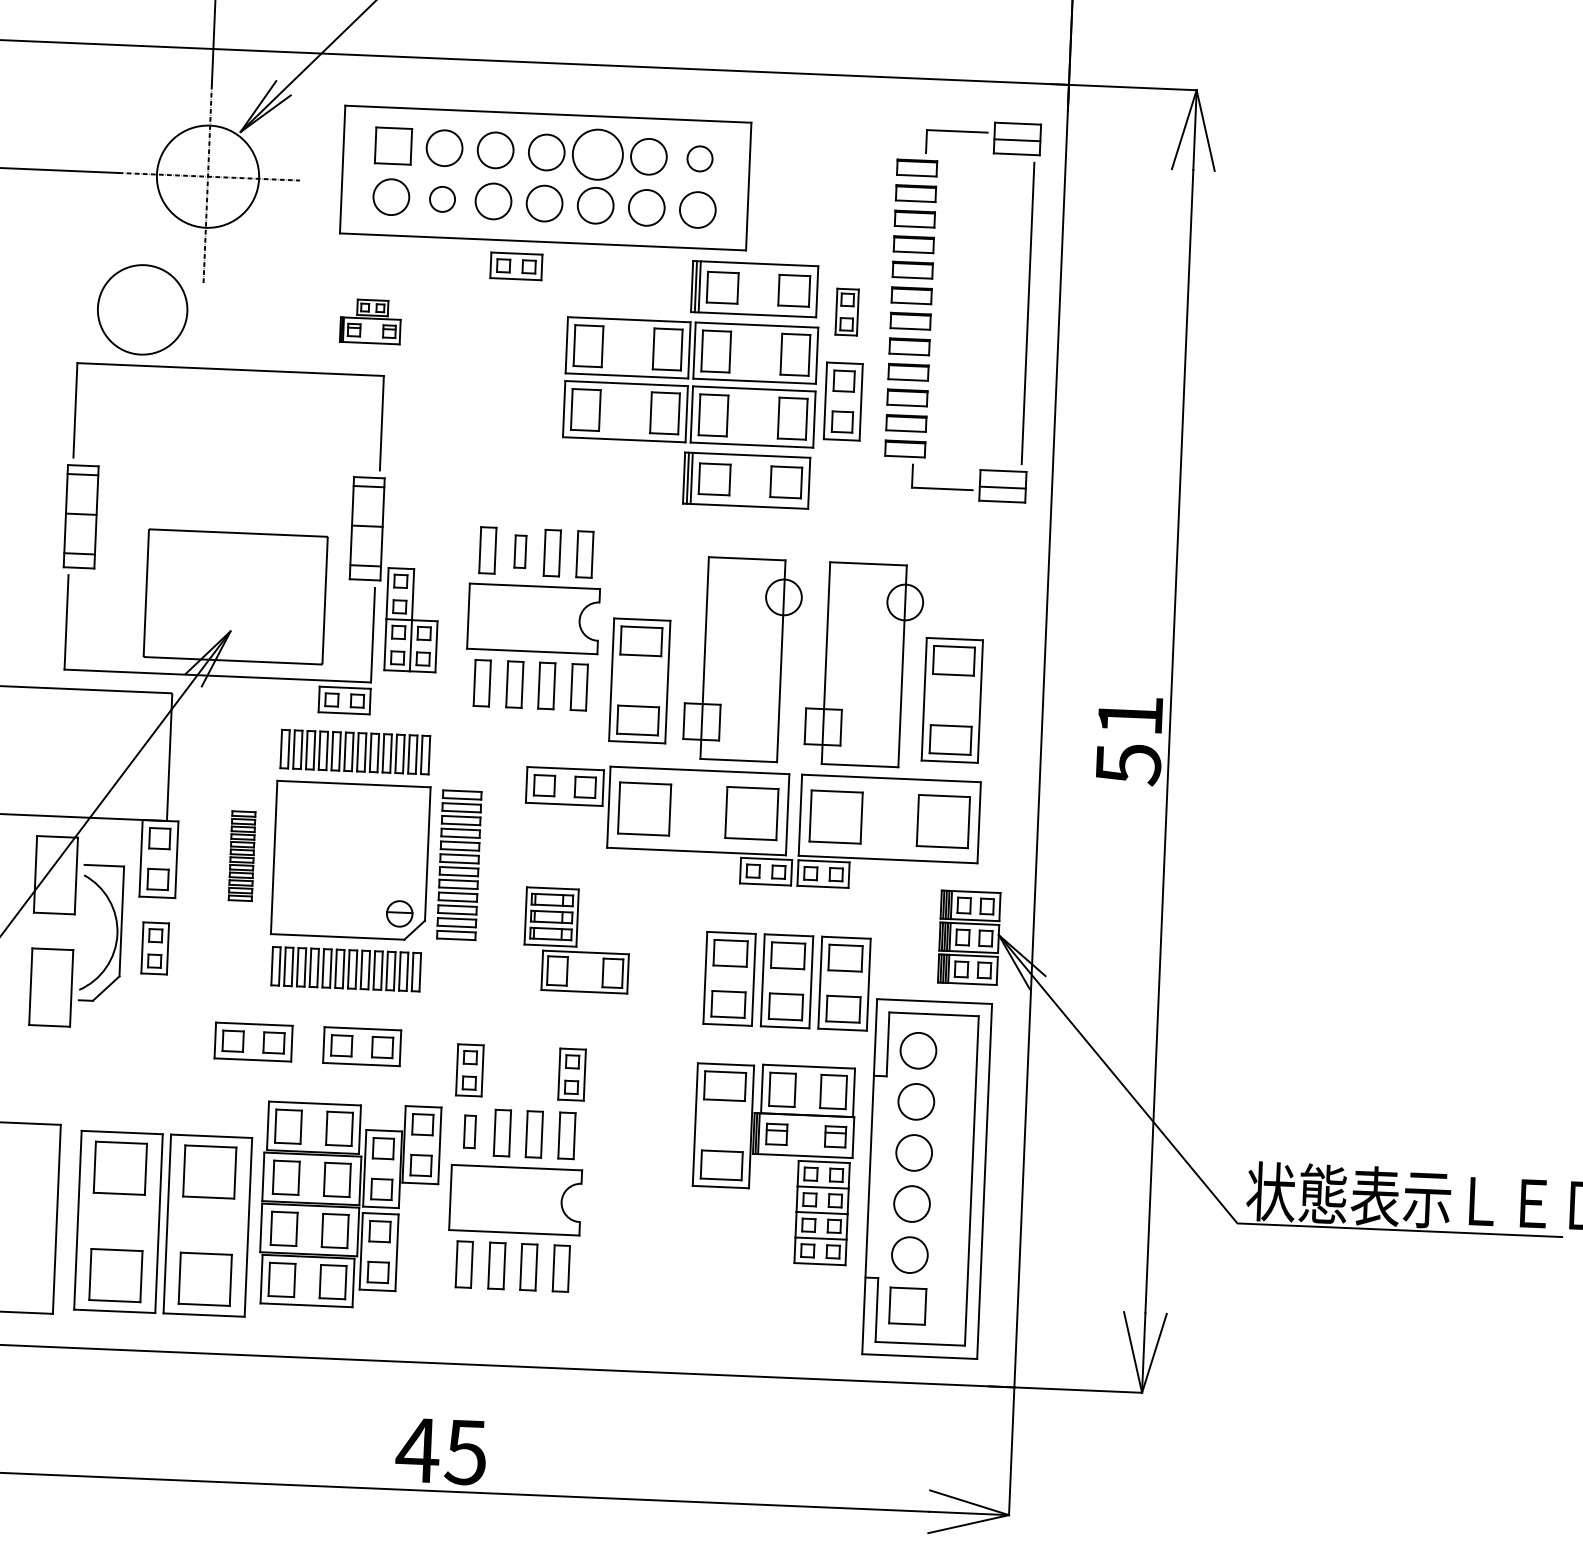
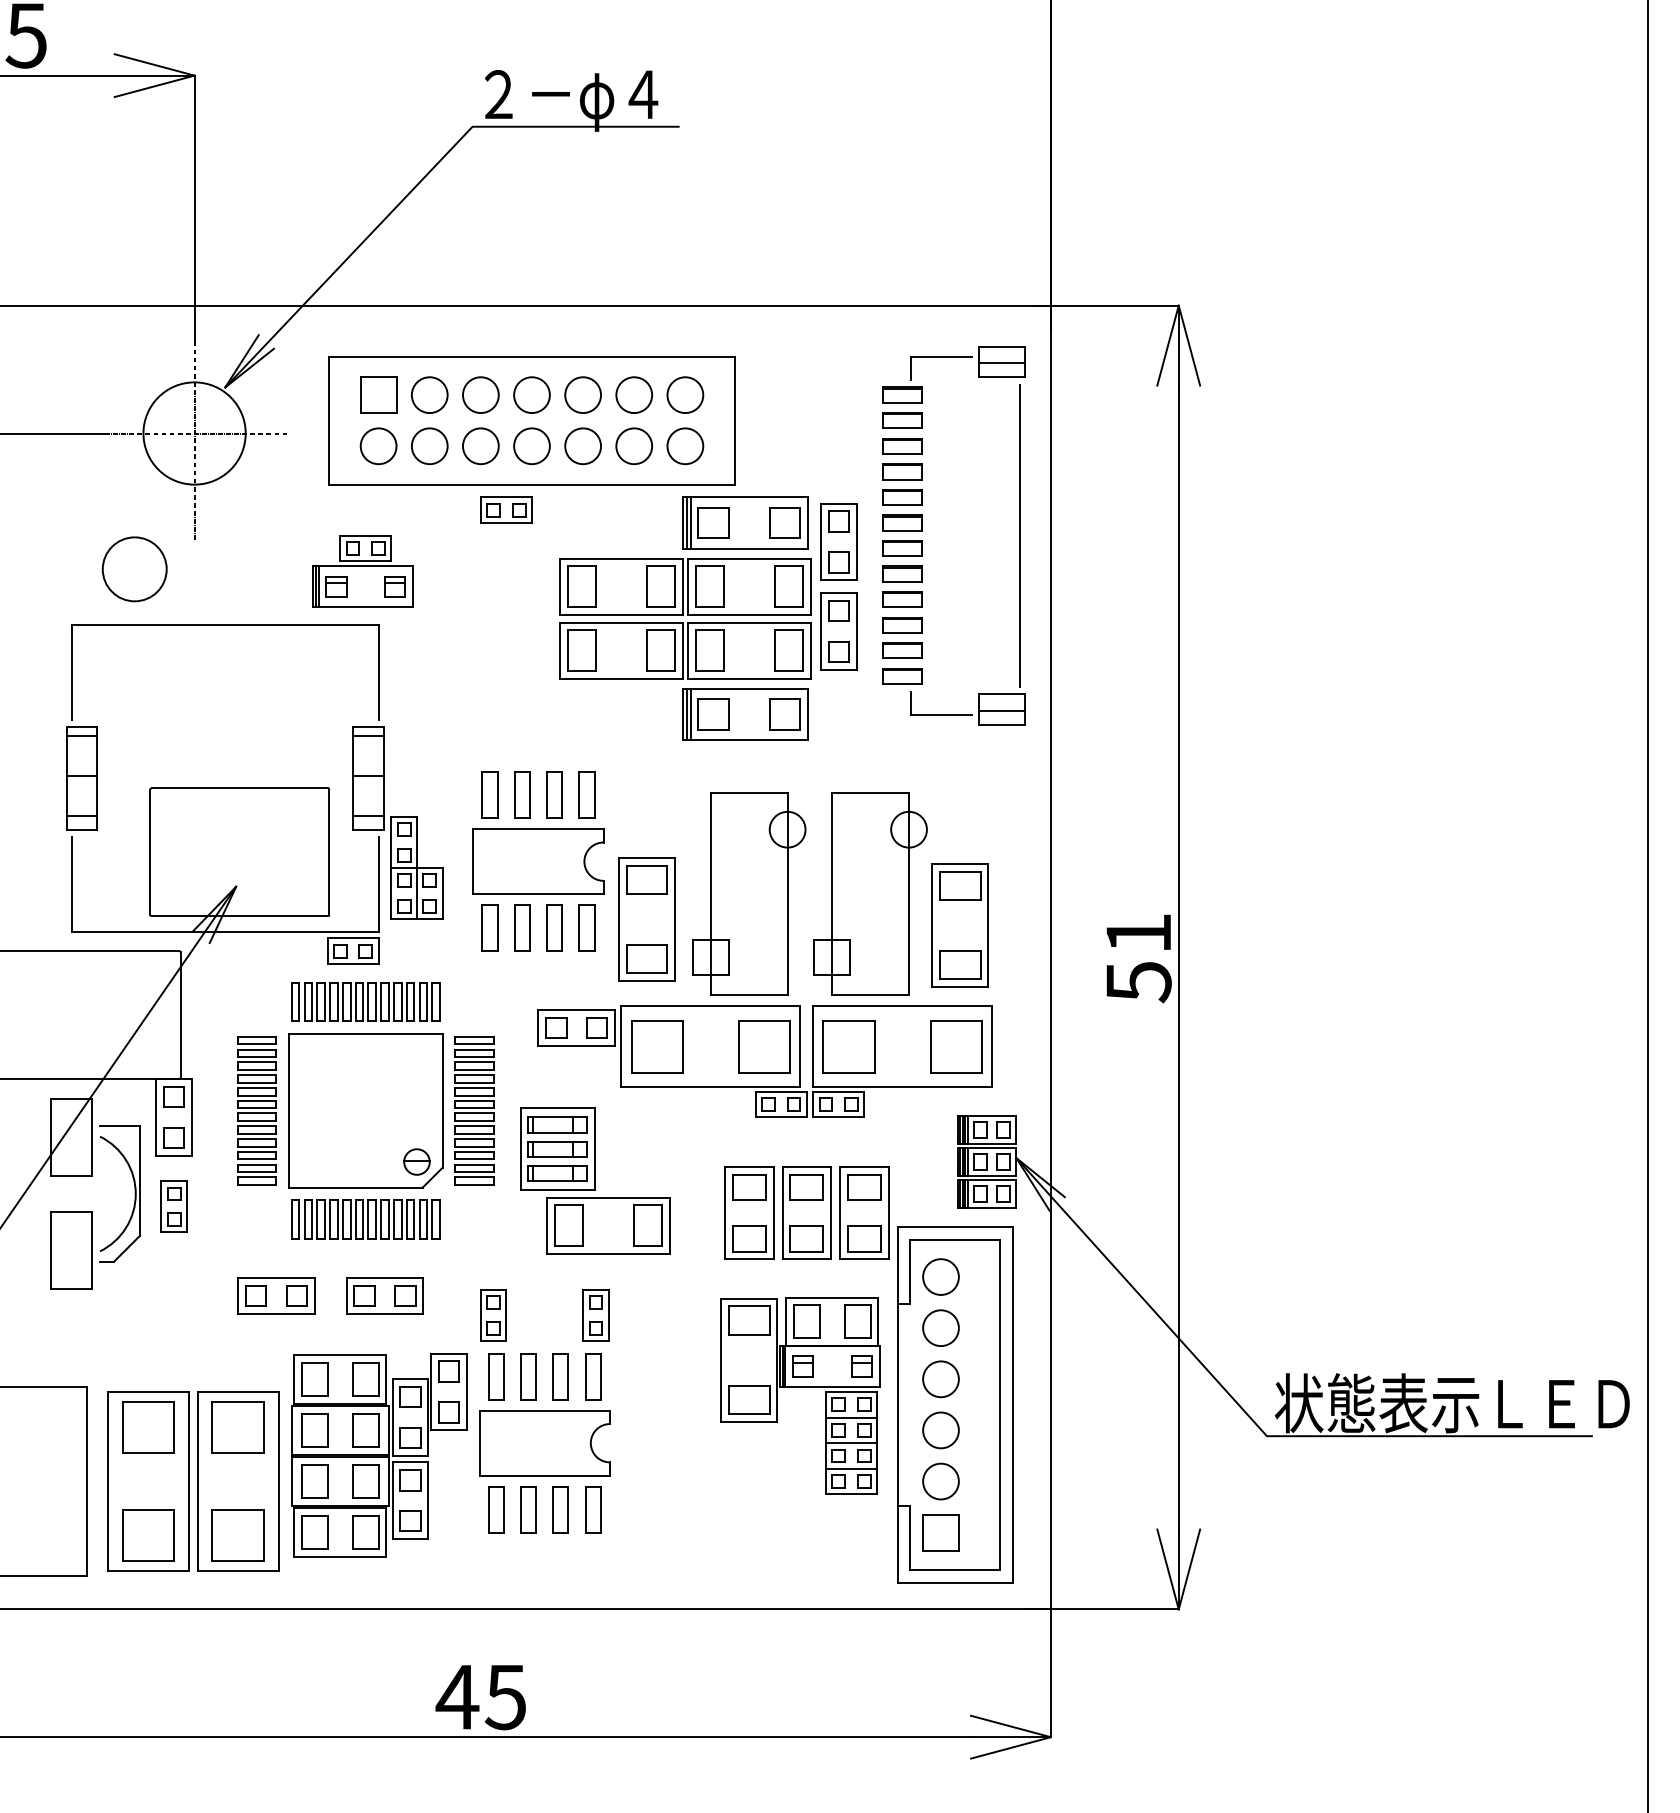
part: (597, 153) -> (582, 394), size x0.71
part: (700, 158) -> (685, 394), size x1.43
part: (442, 199) -> (429, 446), size x1.43
circle: (142, 310) -> (134, 569), size x0.71
part: (846, 311) -> (838, 541), size x1.67
part: (370, 321) -> (362, 571), size x1.67
part: (520, 551) -> (522, 794), size x1.43
part: (241, 855) -> (256, 1110), size x1.67
part: (577, 939) -> (595, 1180), size x1.43
part: (470, 1131) -> (496, 1376), size x1.43

